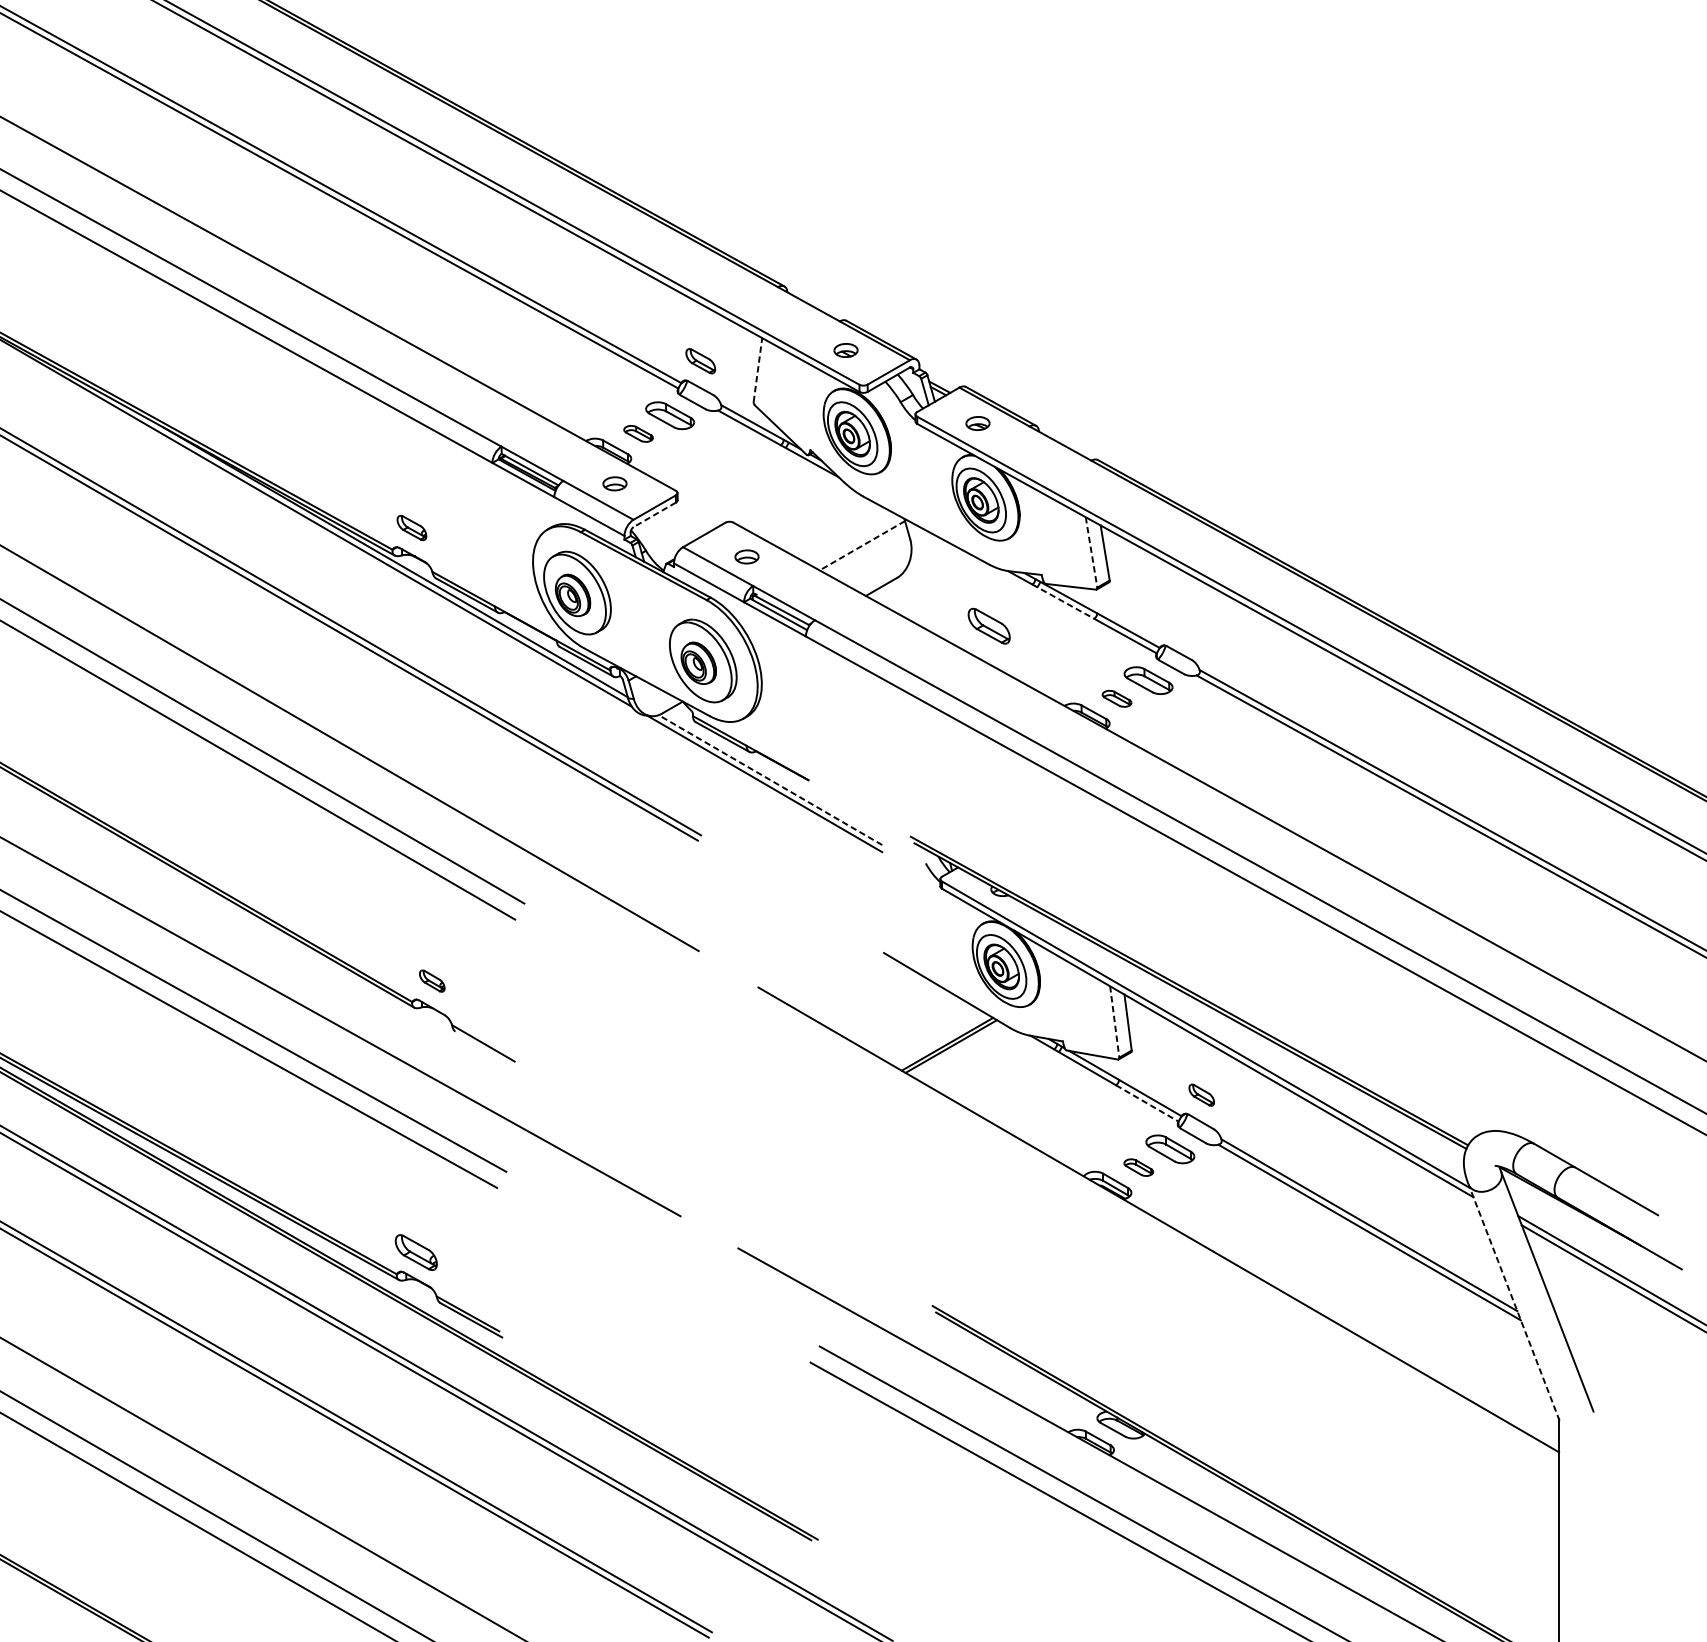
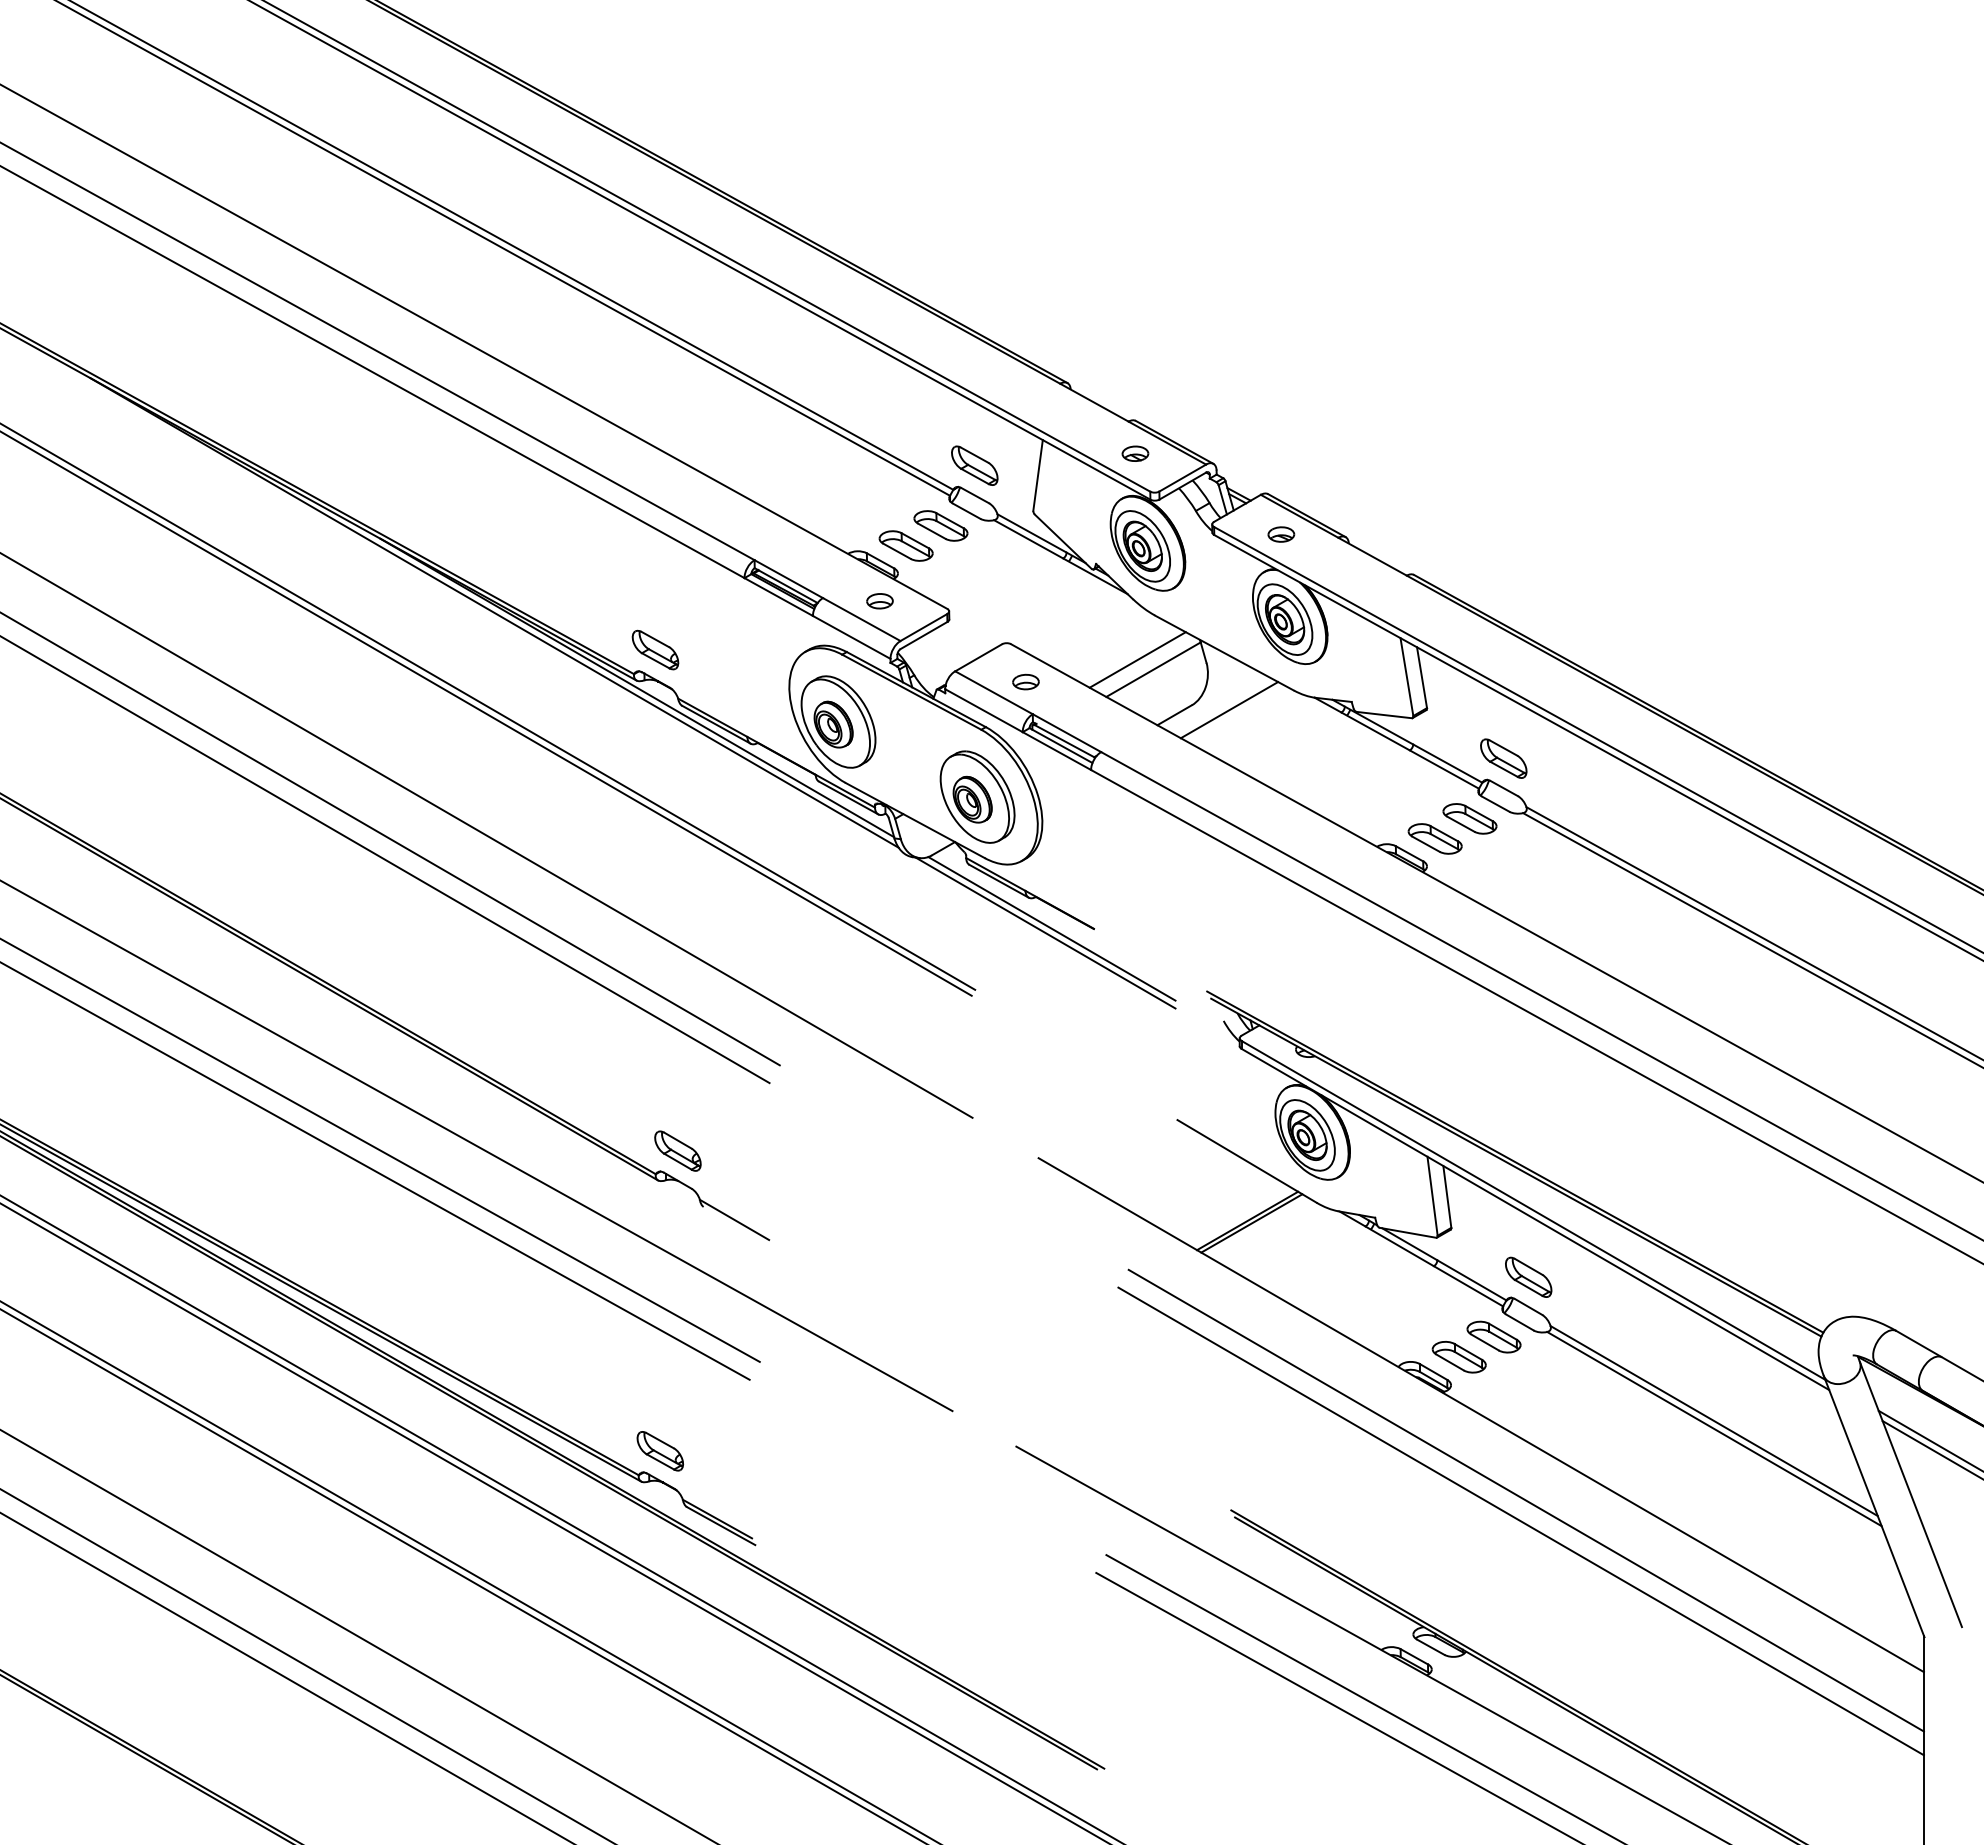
part: (700, 361) -> (974, 465), size x1.43
line: (758, 370) -> (1038, 475), dashed -> solid
part: (638, 433) -> (905, 545), size x1.67
line: (655, 514) -> (924, 635), dashed -> solid
part: (411, 527) -> (655, 649), size x1.43
line: (847, 536) -> (1137, 659), added
line: (862, 545) -> (1153, 669), dashed -> solid
line: (1092, 552) -> (1407, 677), dashed -> solid
line: (931, 582) -> (1229, 710), added
line: (1064, 601) -> (1376, 731), dashed -> solid
part: (988, 626) -> (1503, 758), moved
part: (1116, 698) -> (1434, 838), size x1.67
line: (770, 779) -> (1051, 928), dashed -> solid
part: (431, 980) -> (677, 1150), size x1.67
line: (1114, 1022) -> (1432, 1196), dashed -> solid
part: (1201, 1094) -> (1528, 1276), size x1.67
line: (1147, 1103) -> (1468, 1286), dashed -> solid
part: (1138, 1167) -> (1458, 1357), size x1.67
line: (1198, 1297) -> (1525, 1500), added
line: (1513, 1302) -> (1873, 1506), dashed -> solid
line: (1194, 1316) -> (1520, 1521), added

